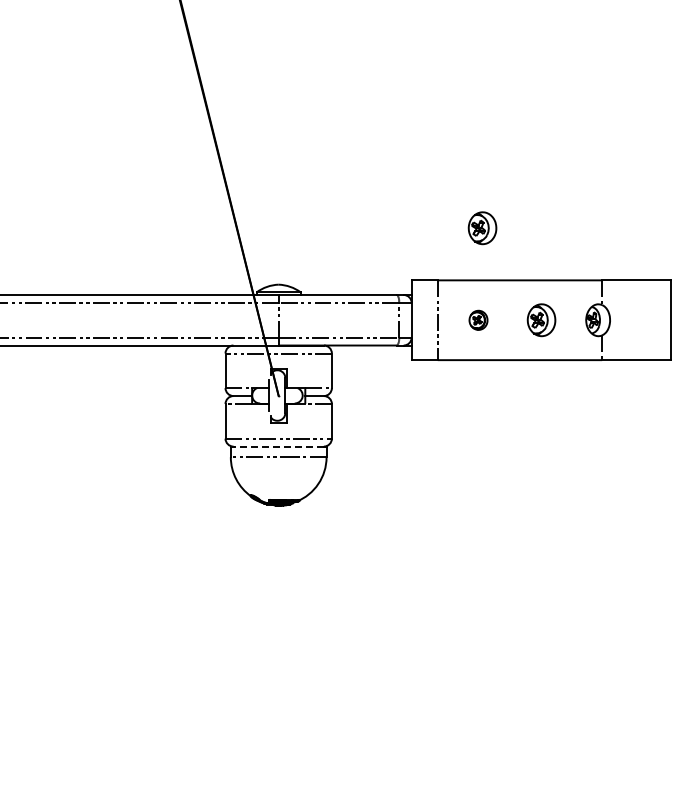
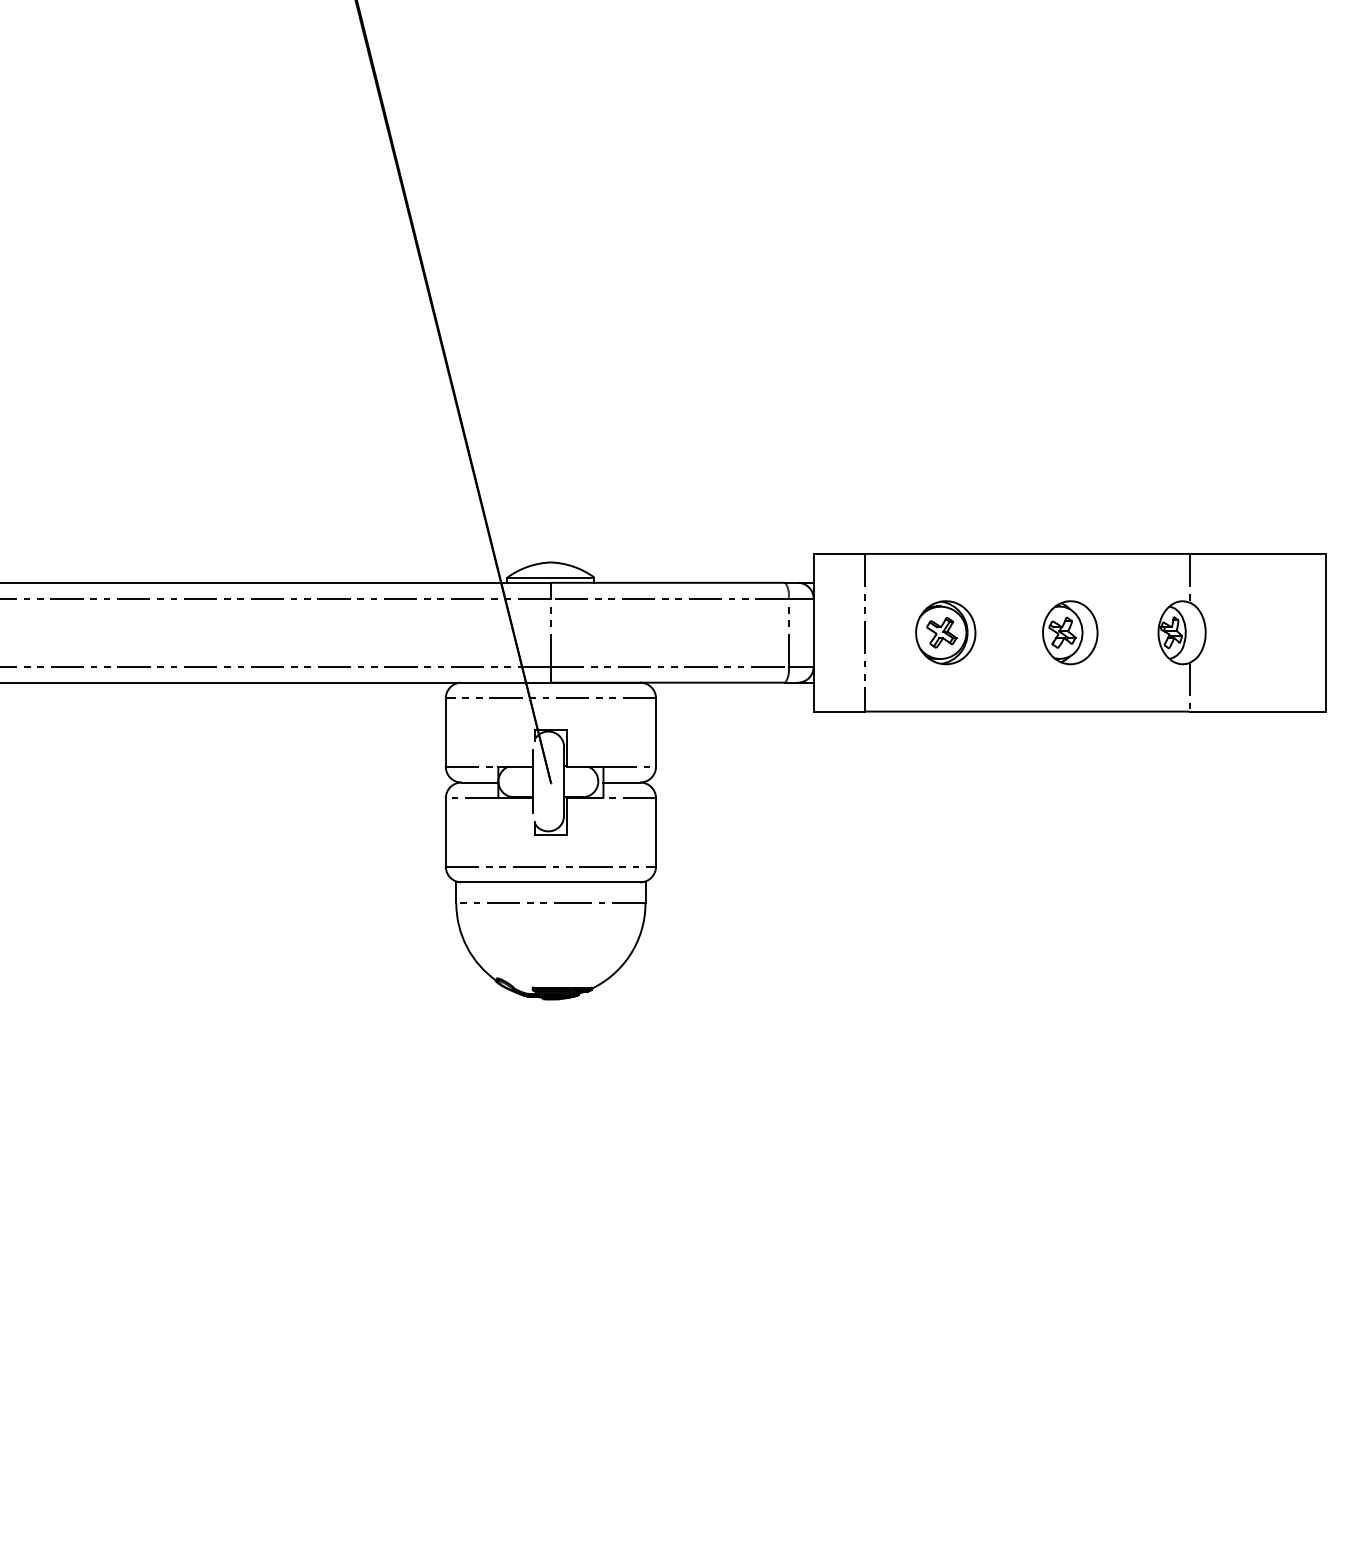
part: (482, 228) -> (953, 451), removed
part: (478, 320) -> (945, 633), size x1.67
line: (278, 446) -> (550, 882), dashed -> solid

